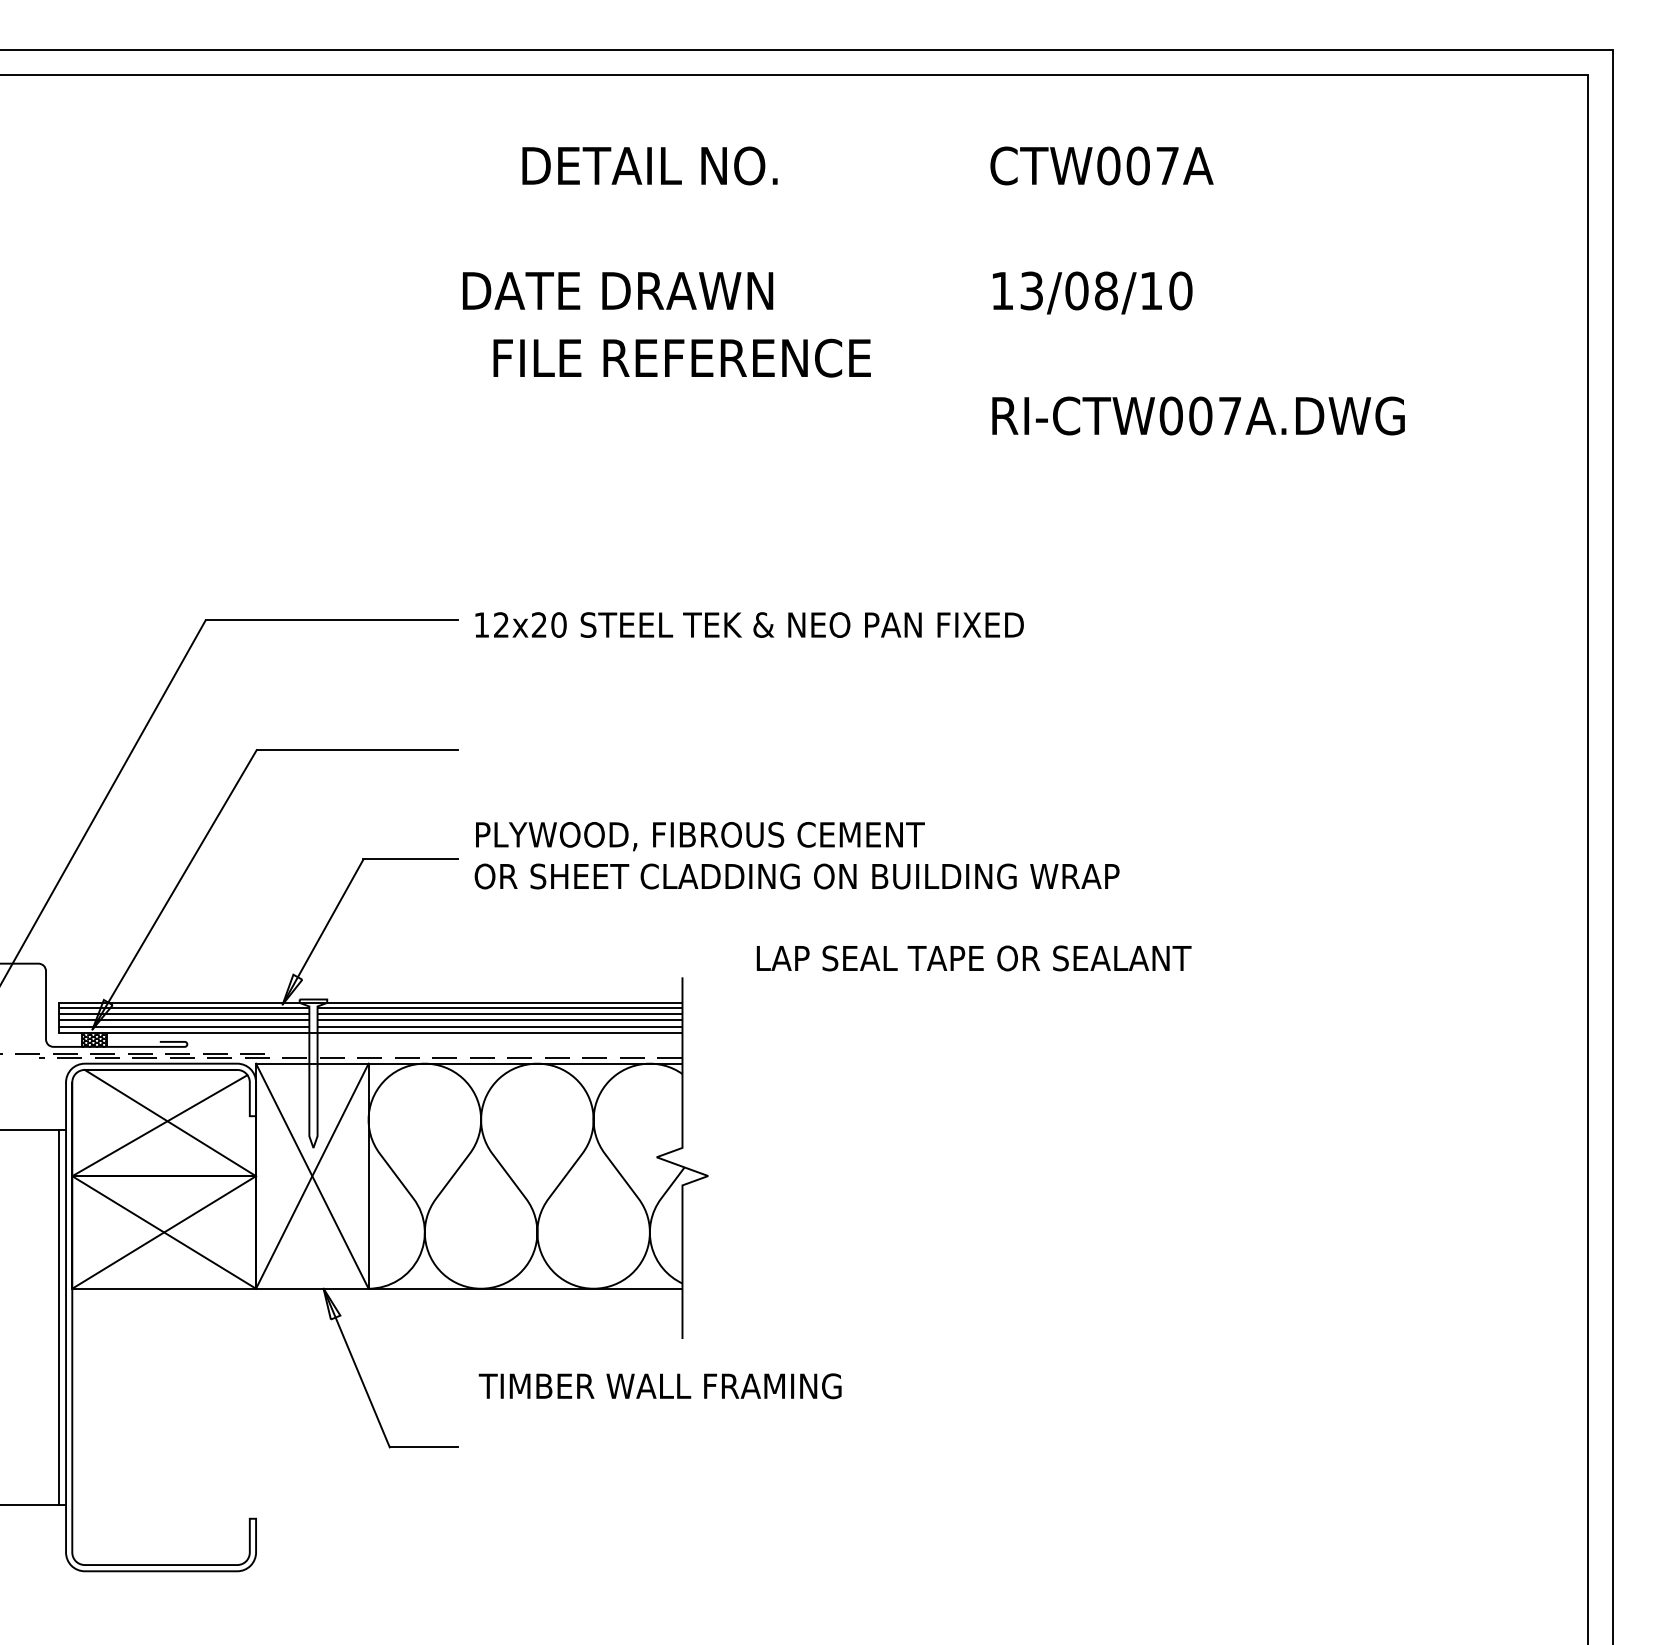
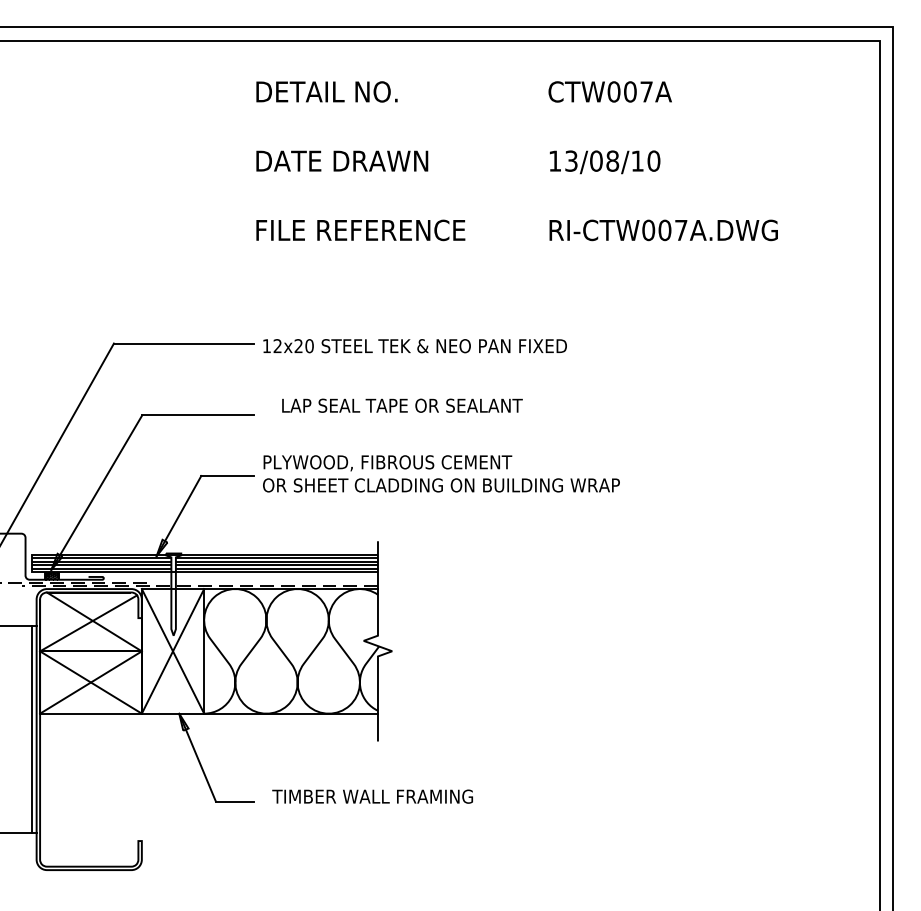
text: (649, 165) -> (326, 91), moved
text: (681, 358) -> (360, 230), moved
text: (974, 957) -> (402, 405), moved
text: (659, 1385) -> (372, 796), moved

